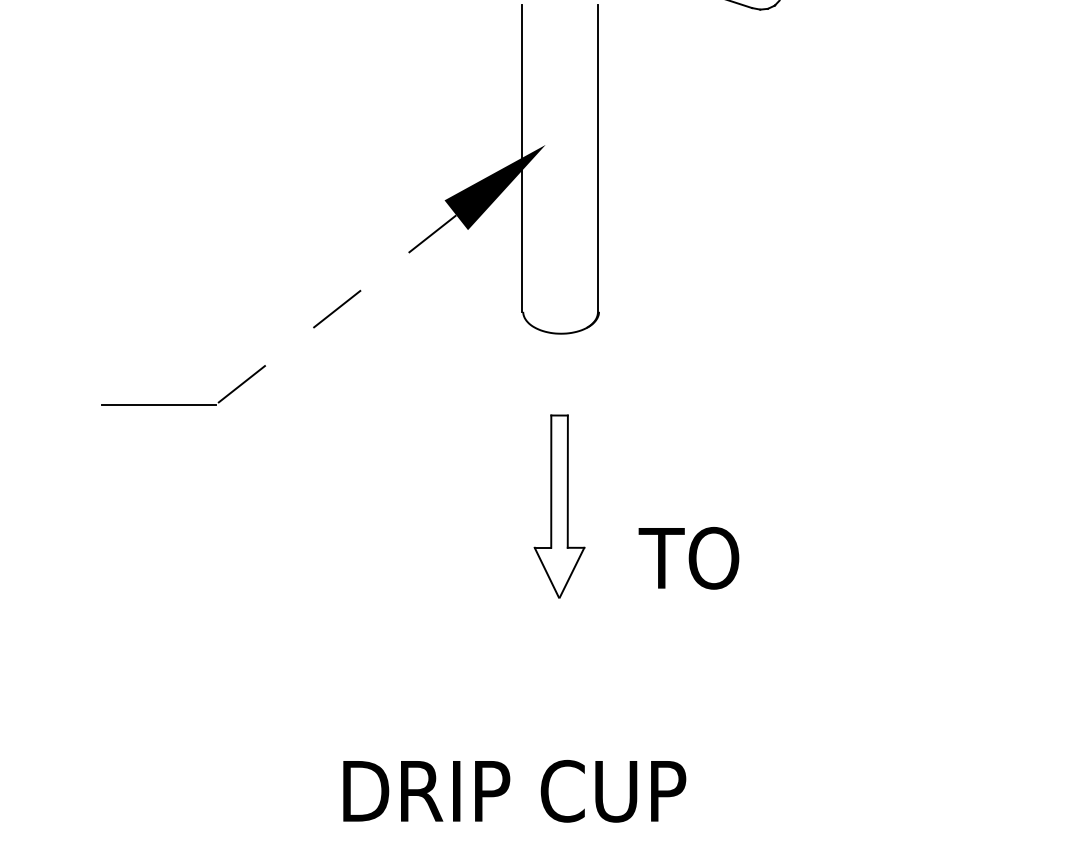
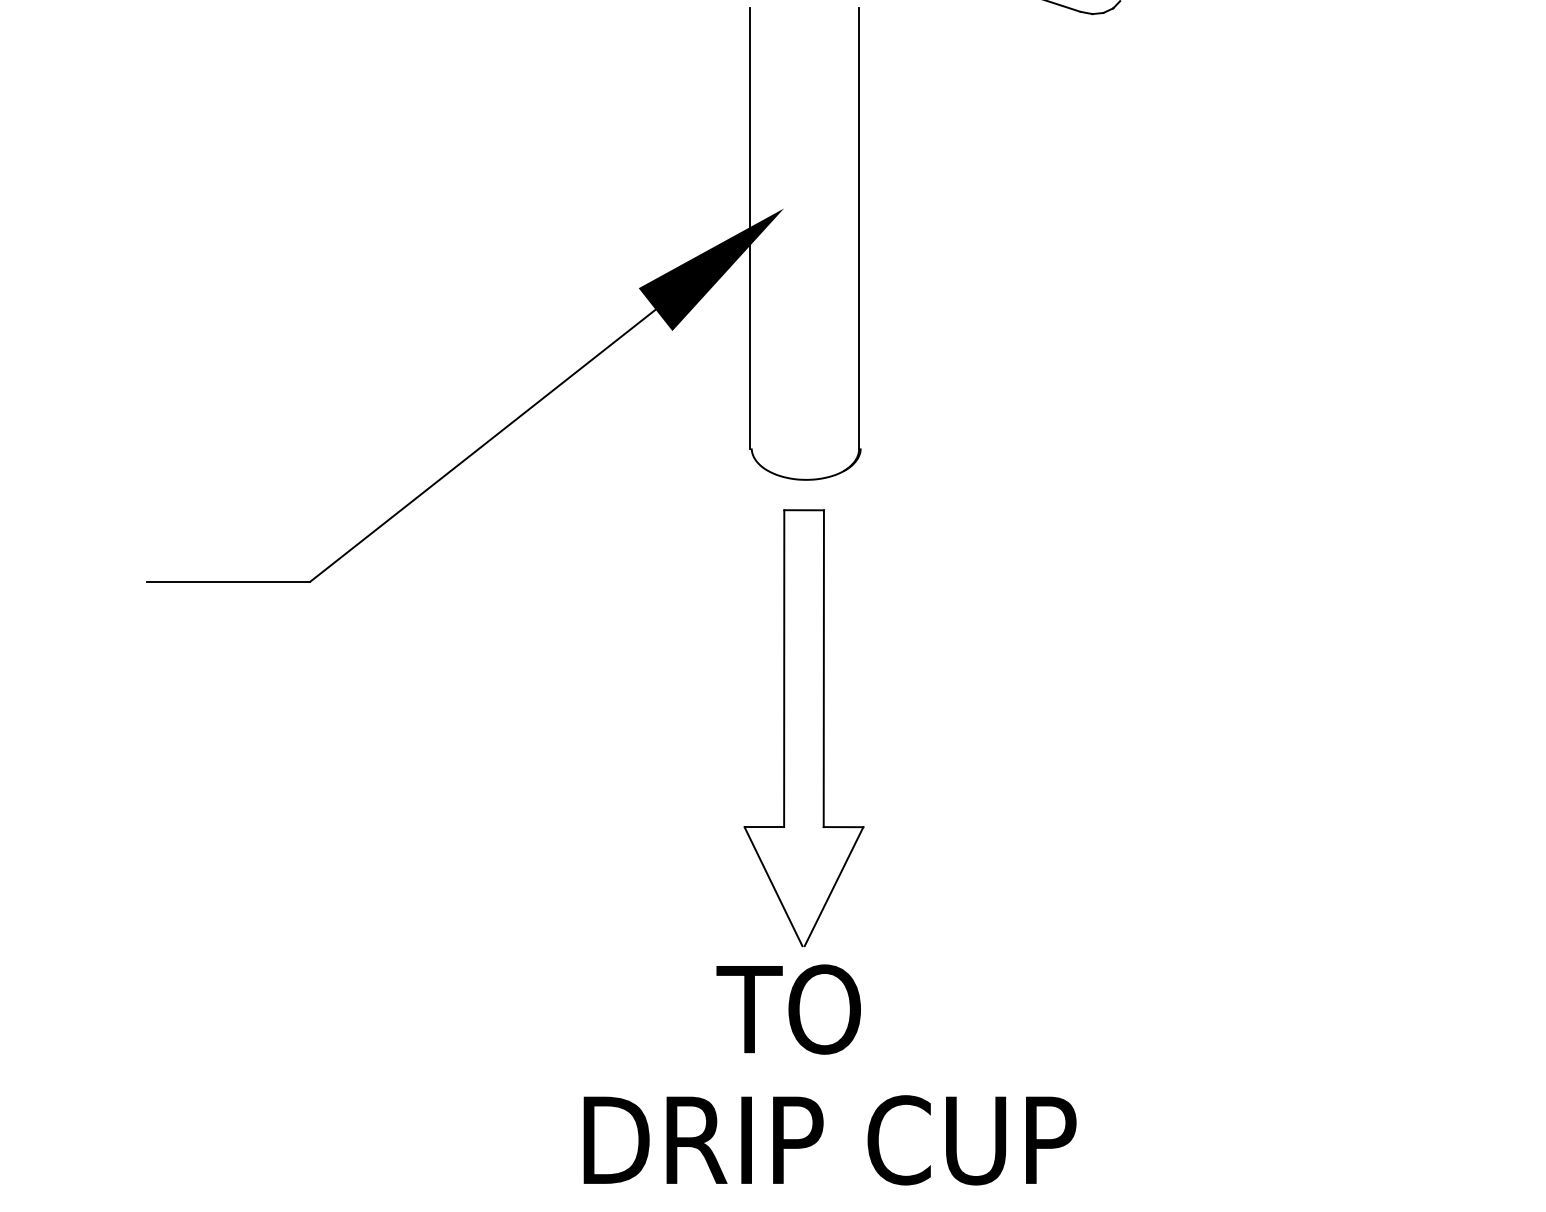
line: (336, 309) -> (483, 445), dashed -> solid
part: (559, 506) -> (803, 728), size x1.67
text: (688, 558) -> (788, 1009), moved
text: (514, 791) -> (829, 1140), moved

